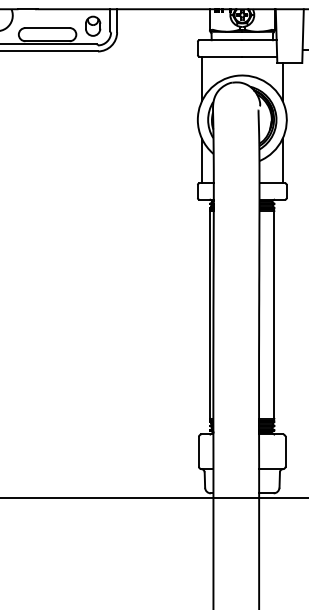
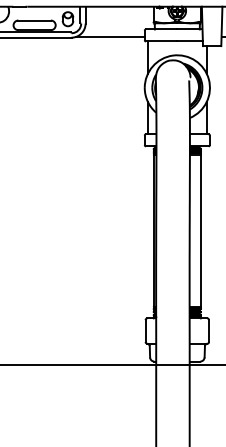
line: (150, 50) -> (110, 36), added

